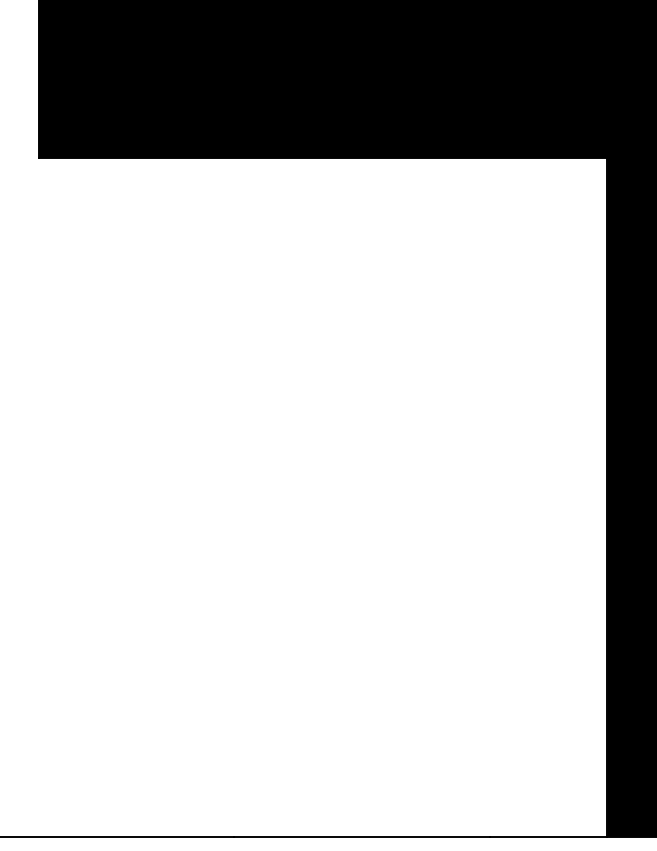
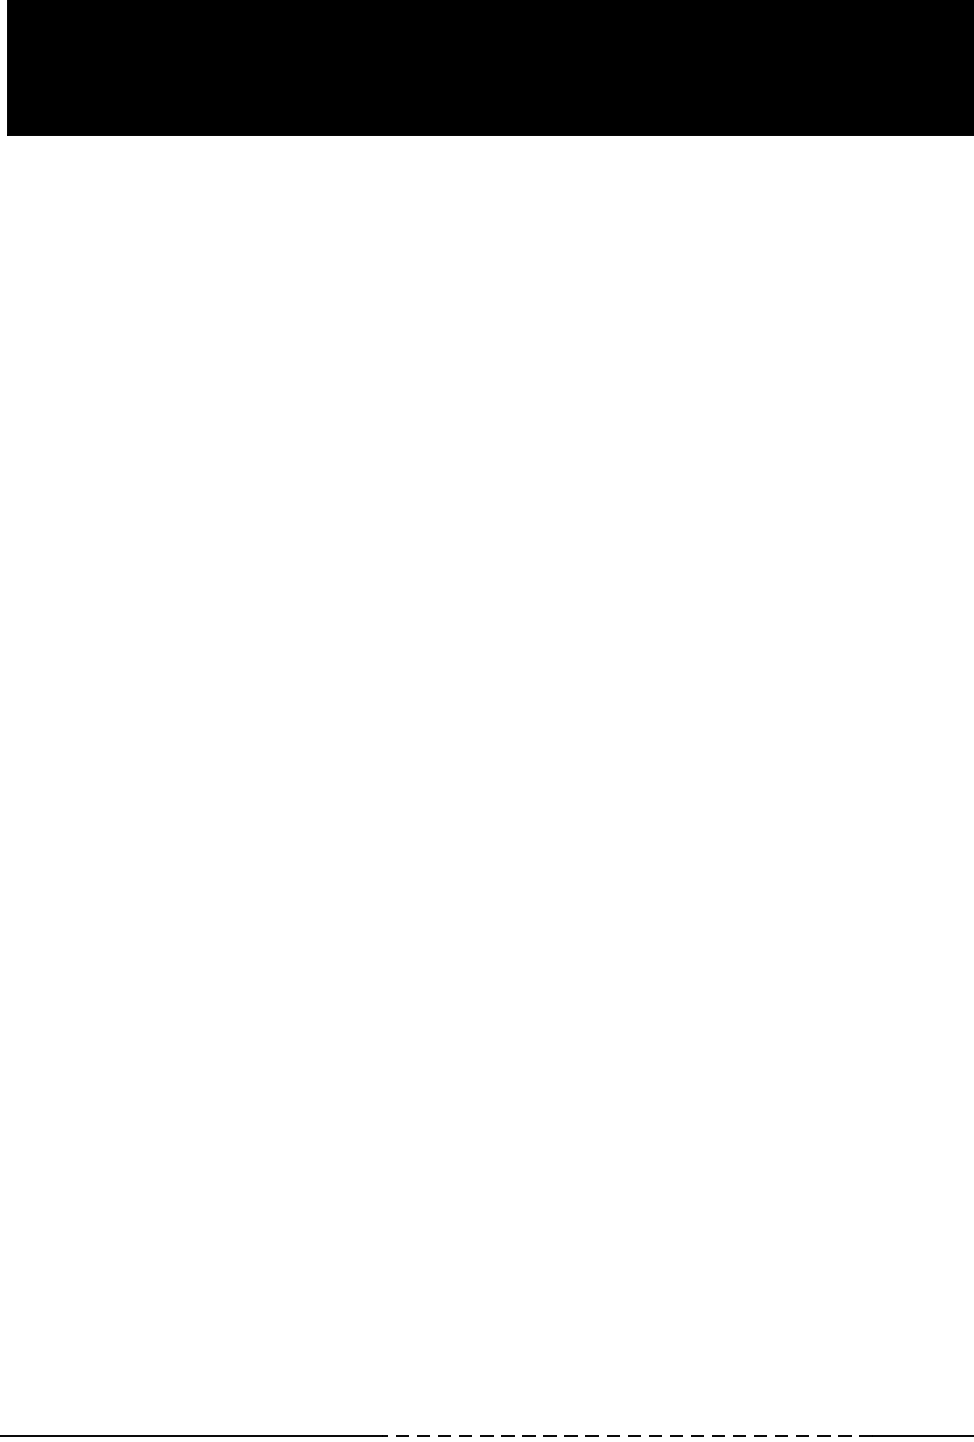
line: (361, 836) -> (625, 1434), solid -> dashed

